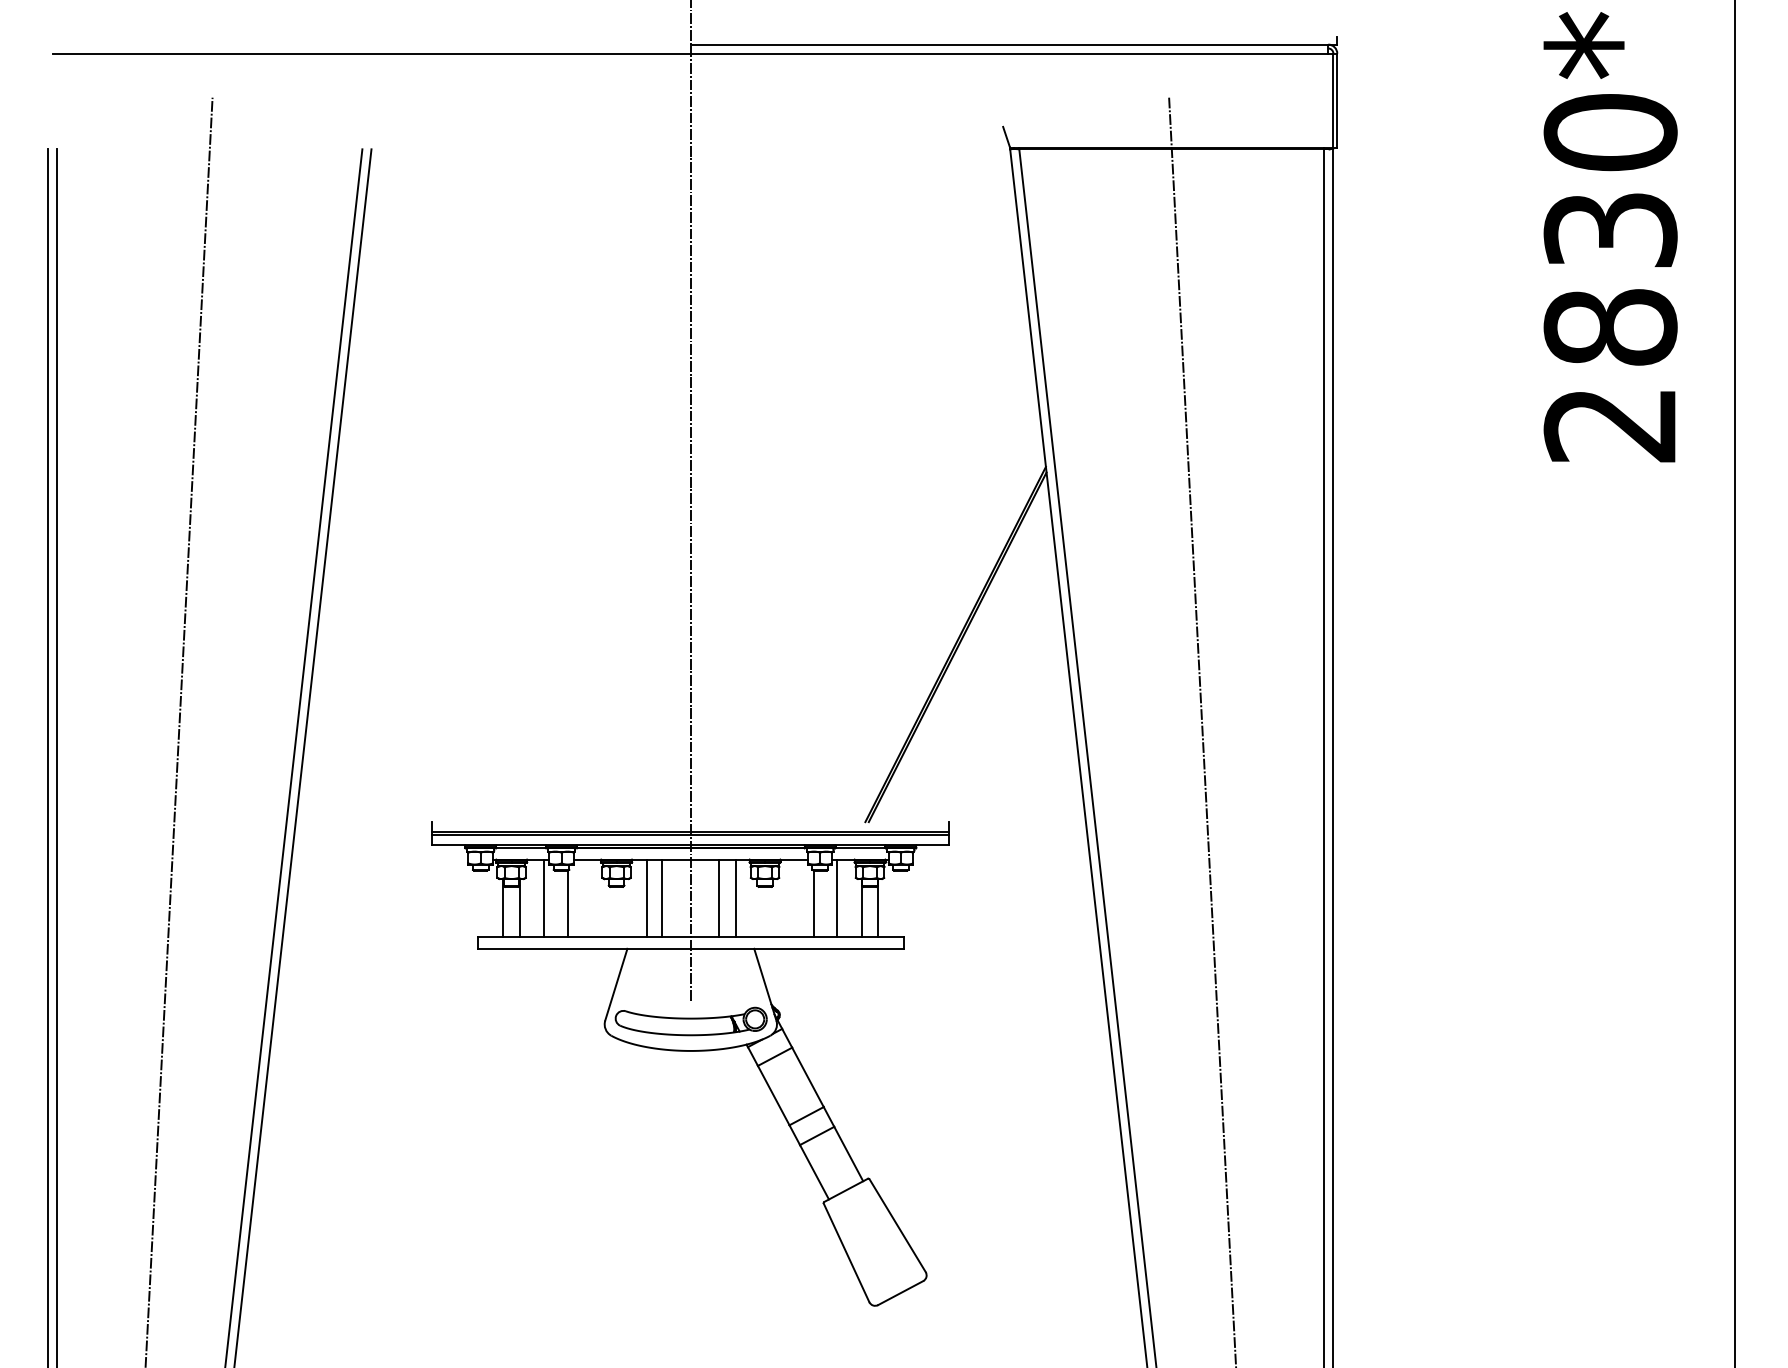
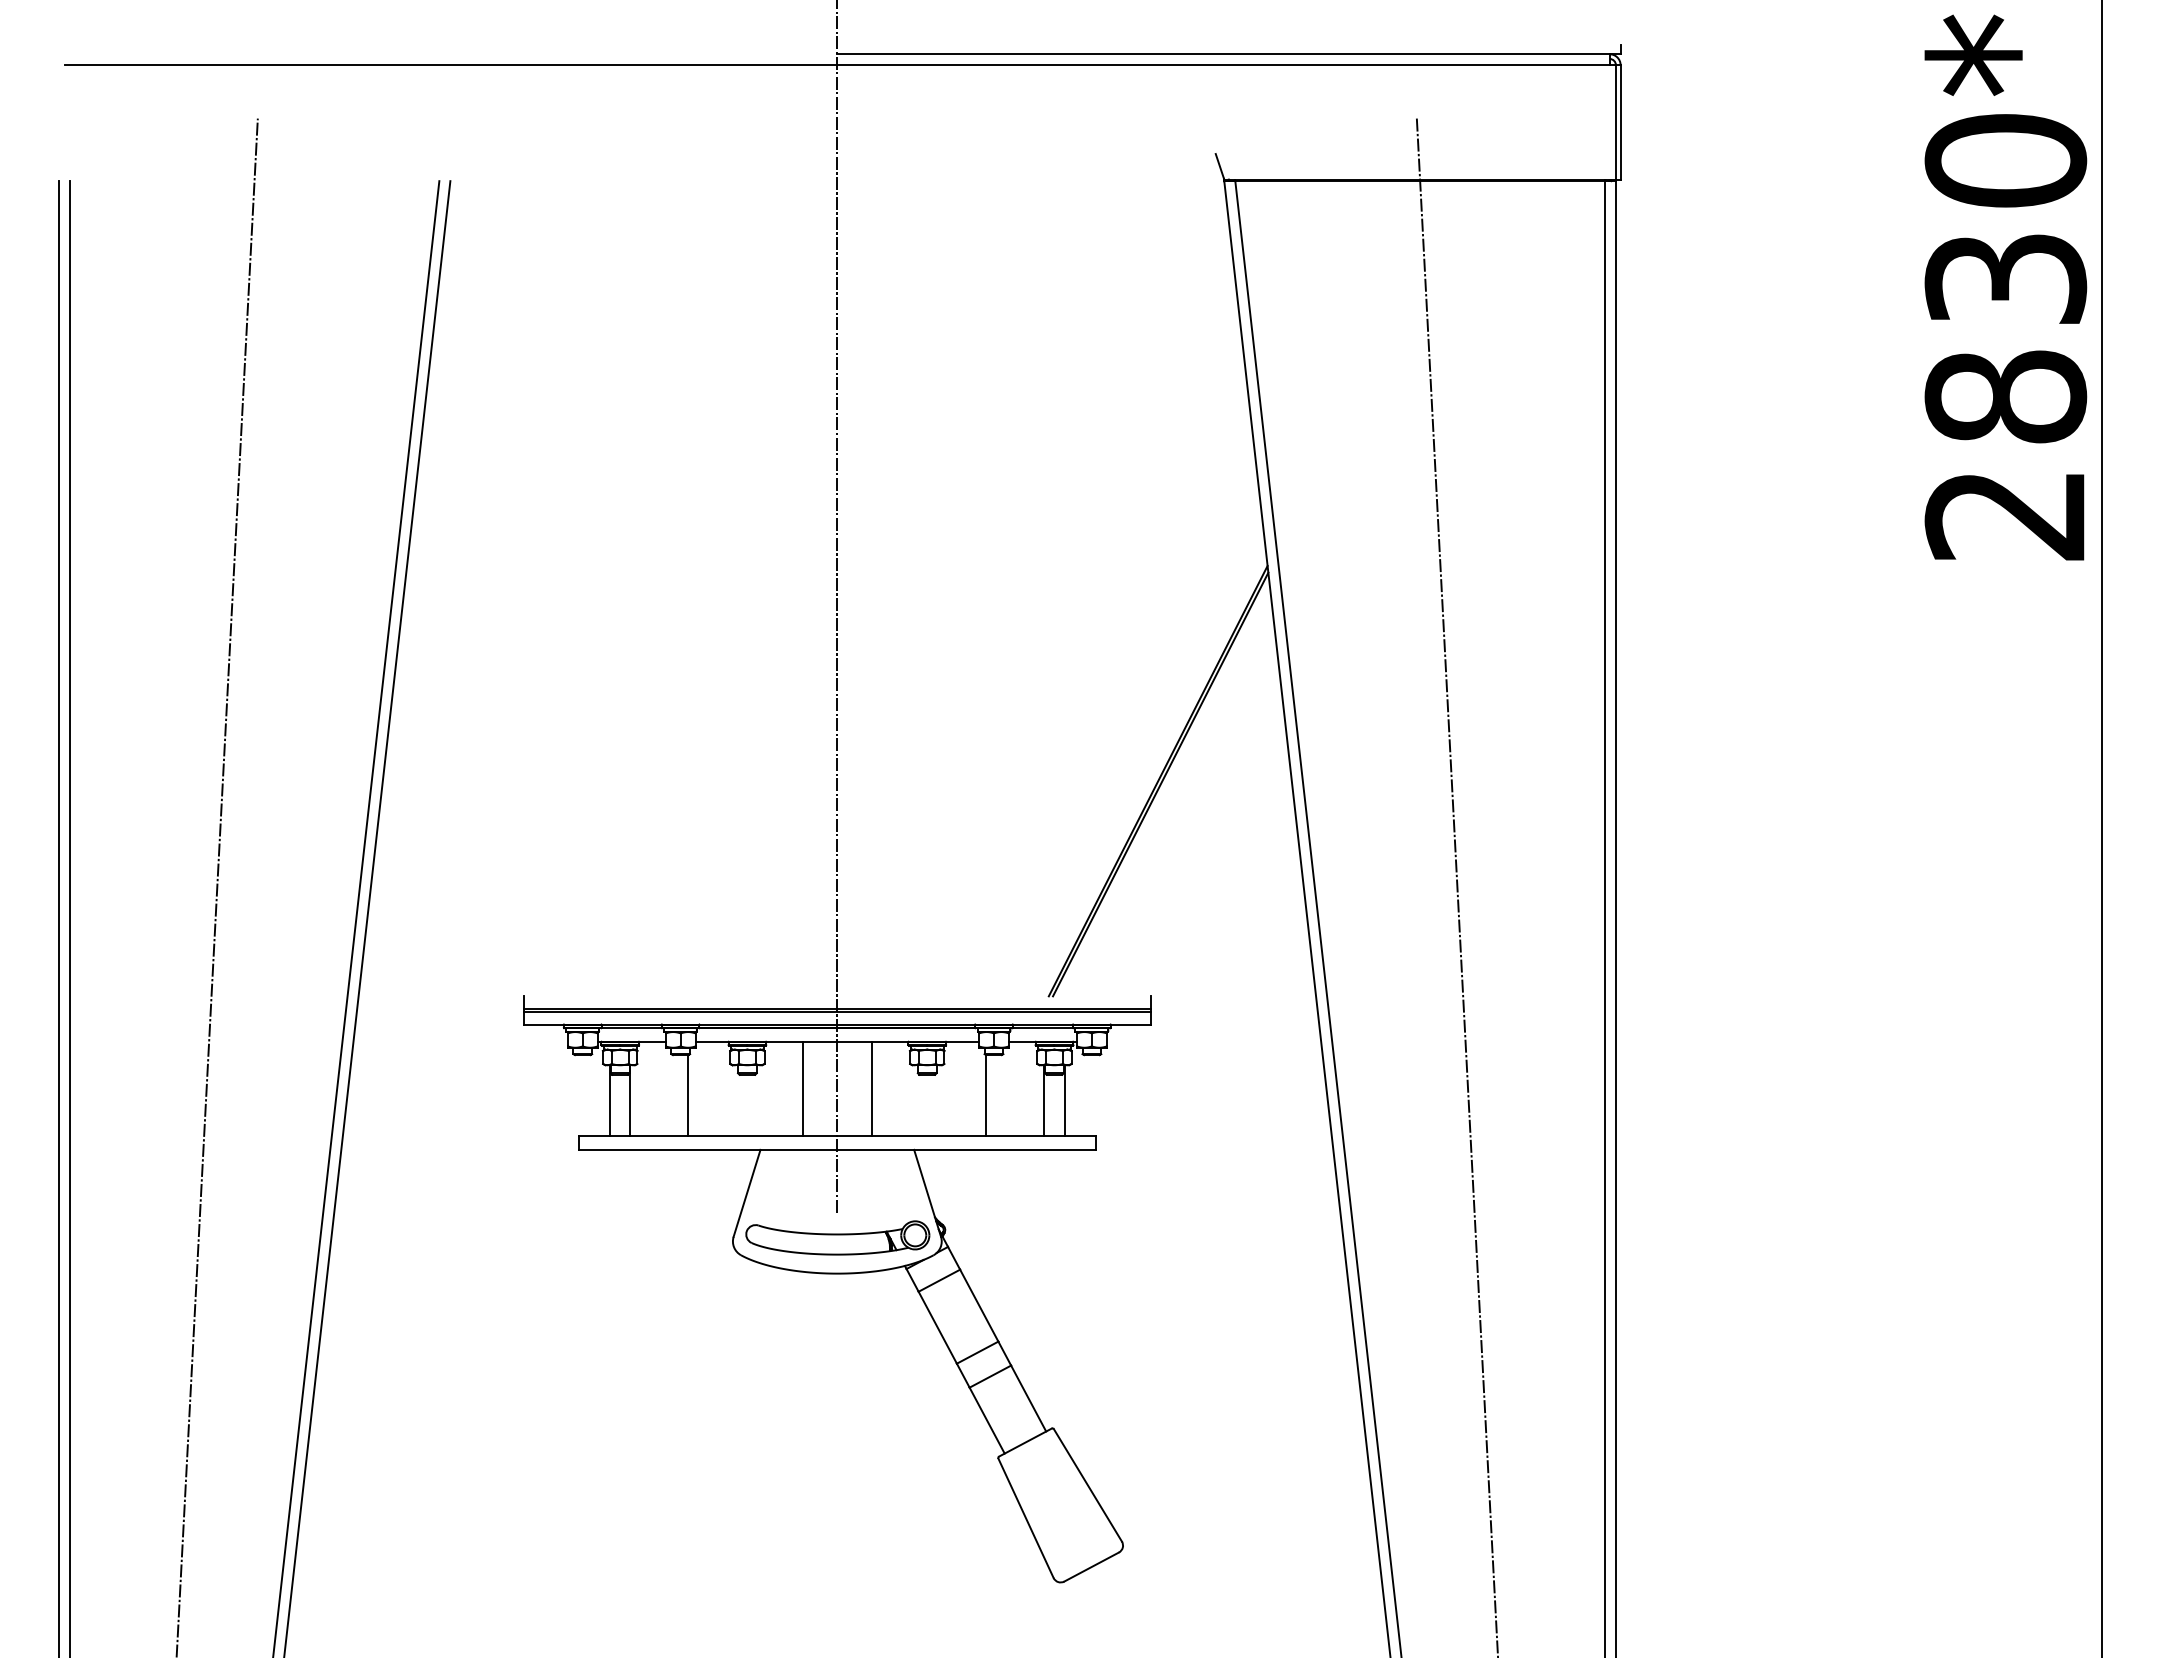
text: (1610, 237) -> (2005, 287), moved
line: (544, 898) -> (659, 1088), removed
line: (647, 898) -> (784, 1088), removed
line: (735, 898) -> (891, 1088), removed
line: (837, 898) -> (1015, 1088), removed

